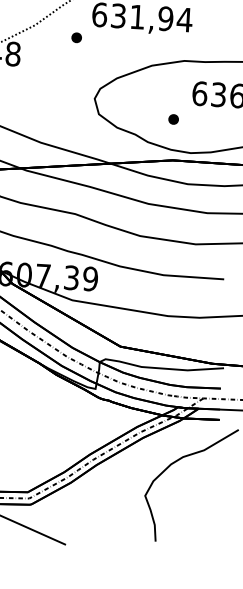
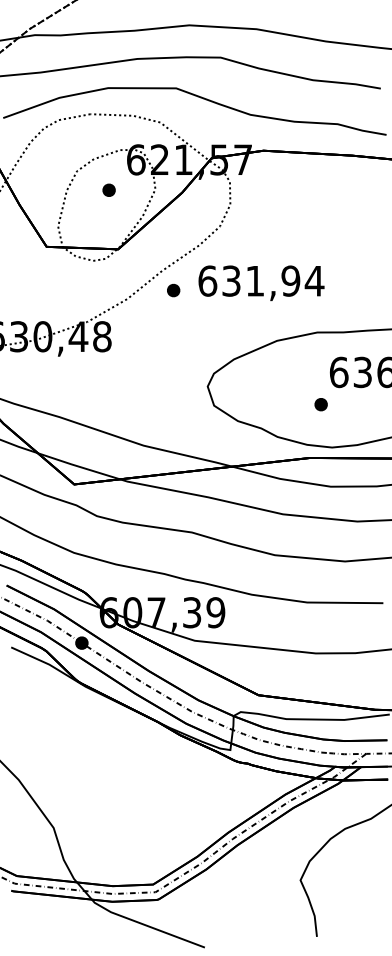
part: (76, 37) -> (173, 290), moved
part: (173, 119) -> (320, 404), moved

